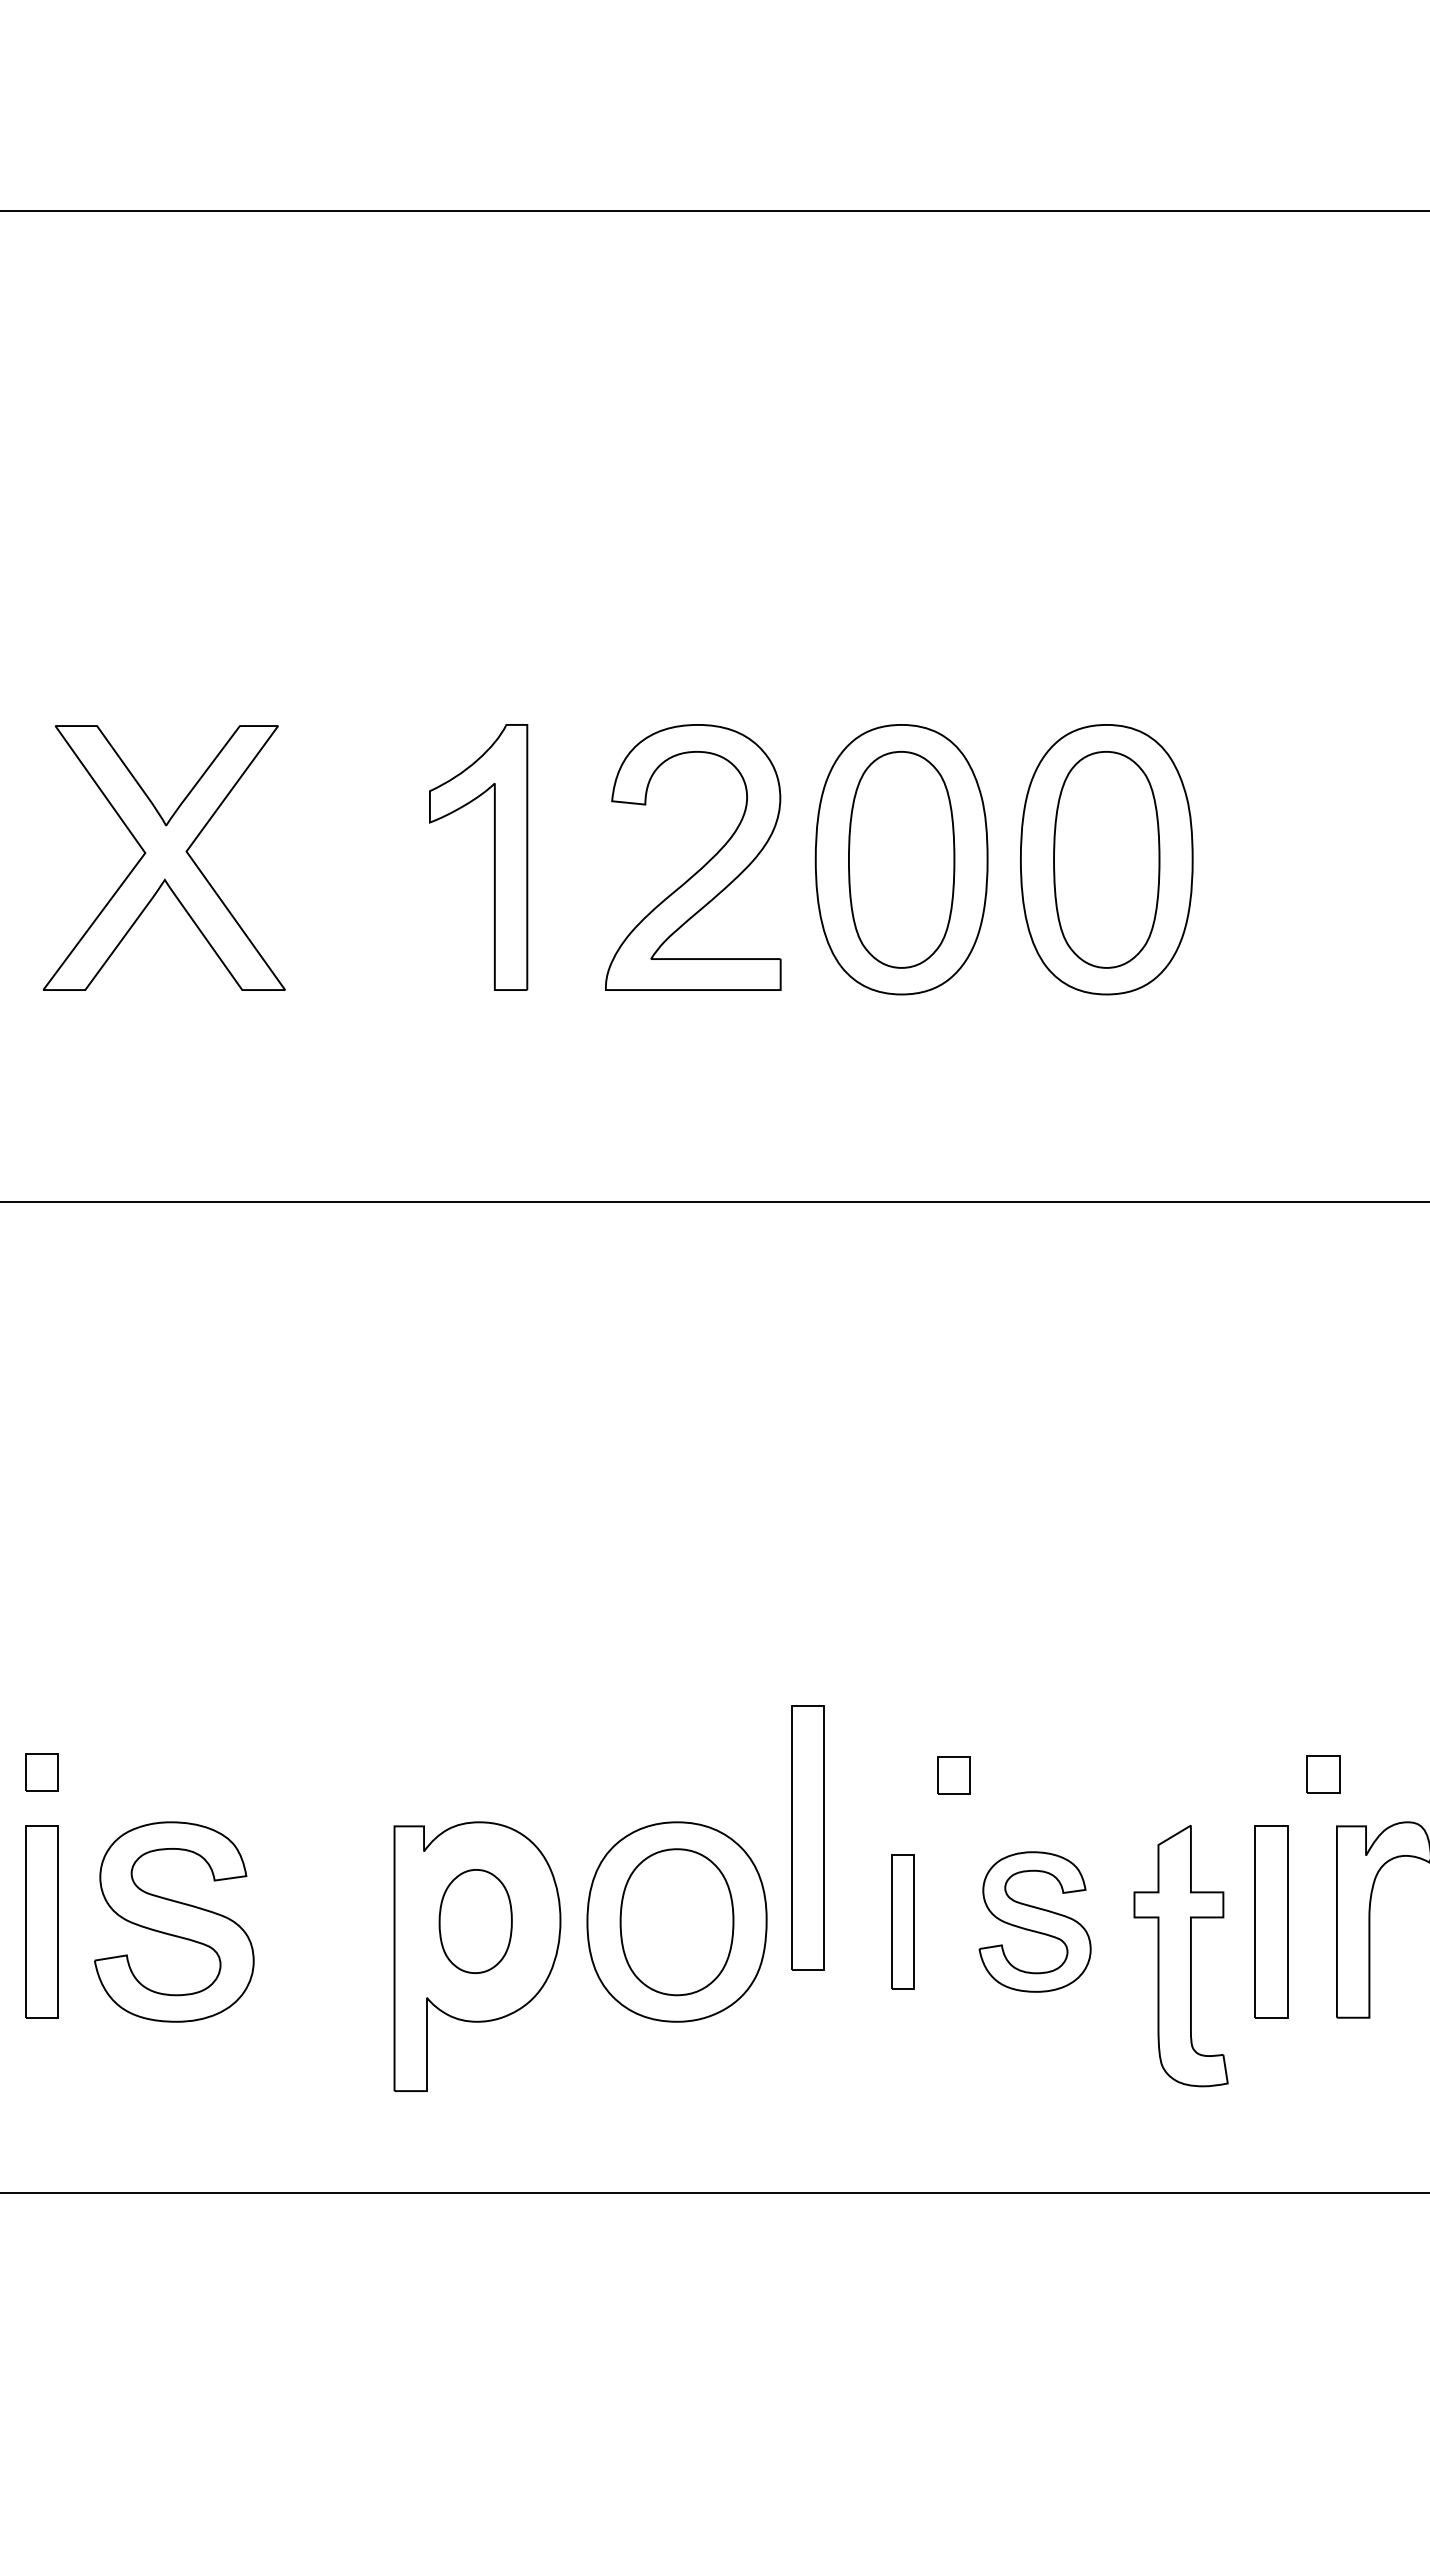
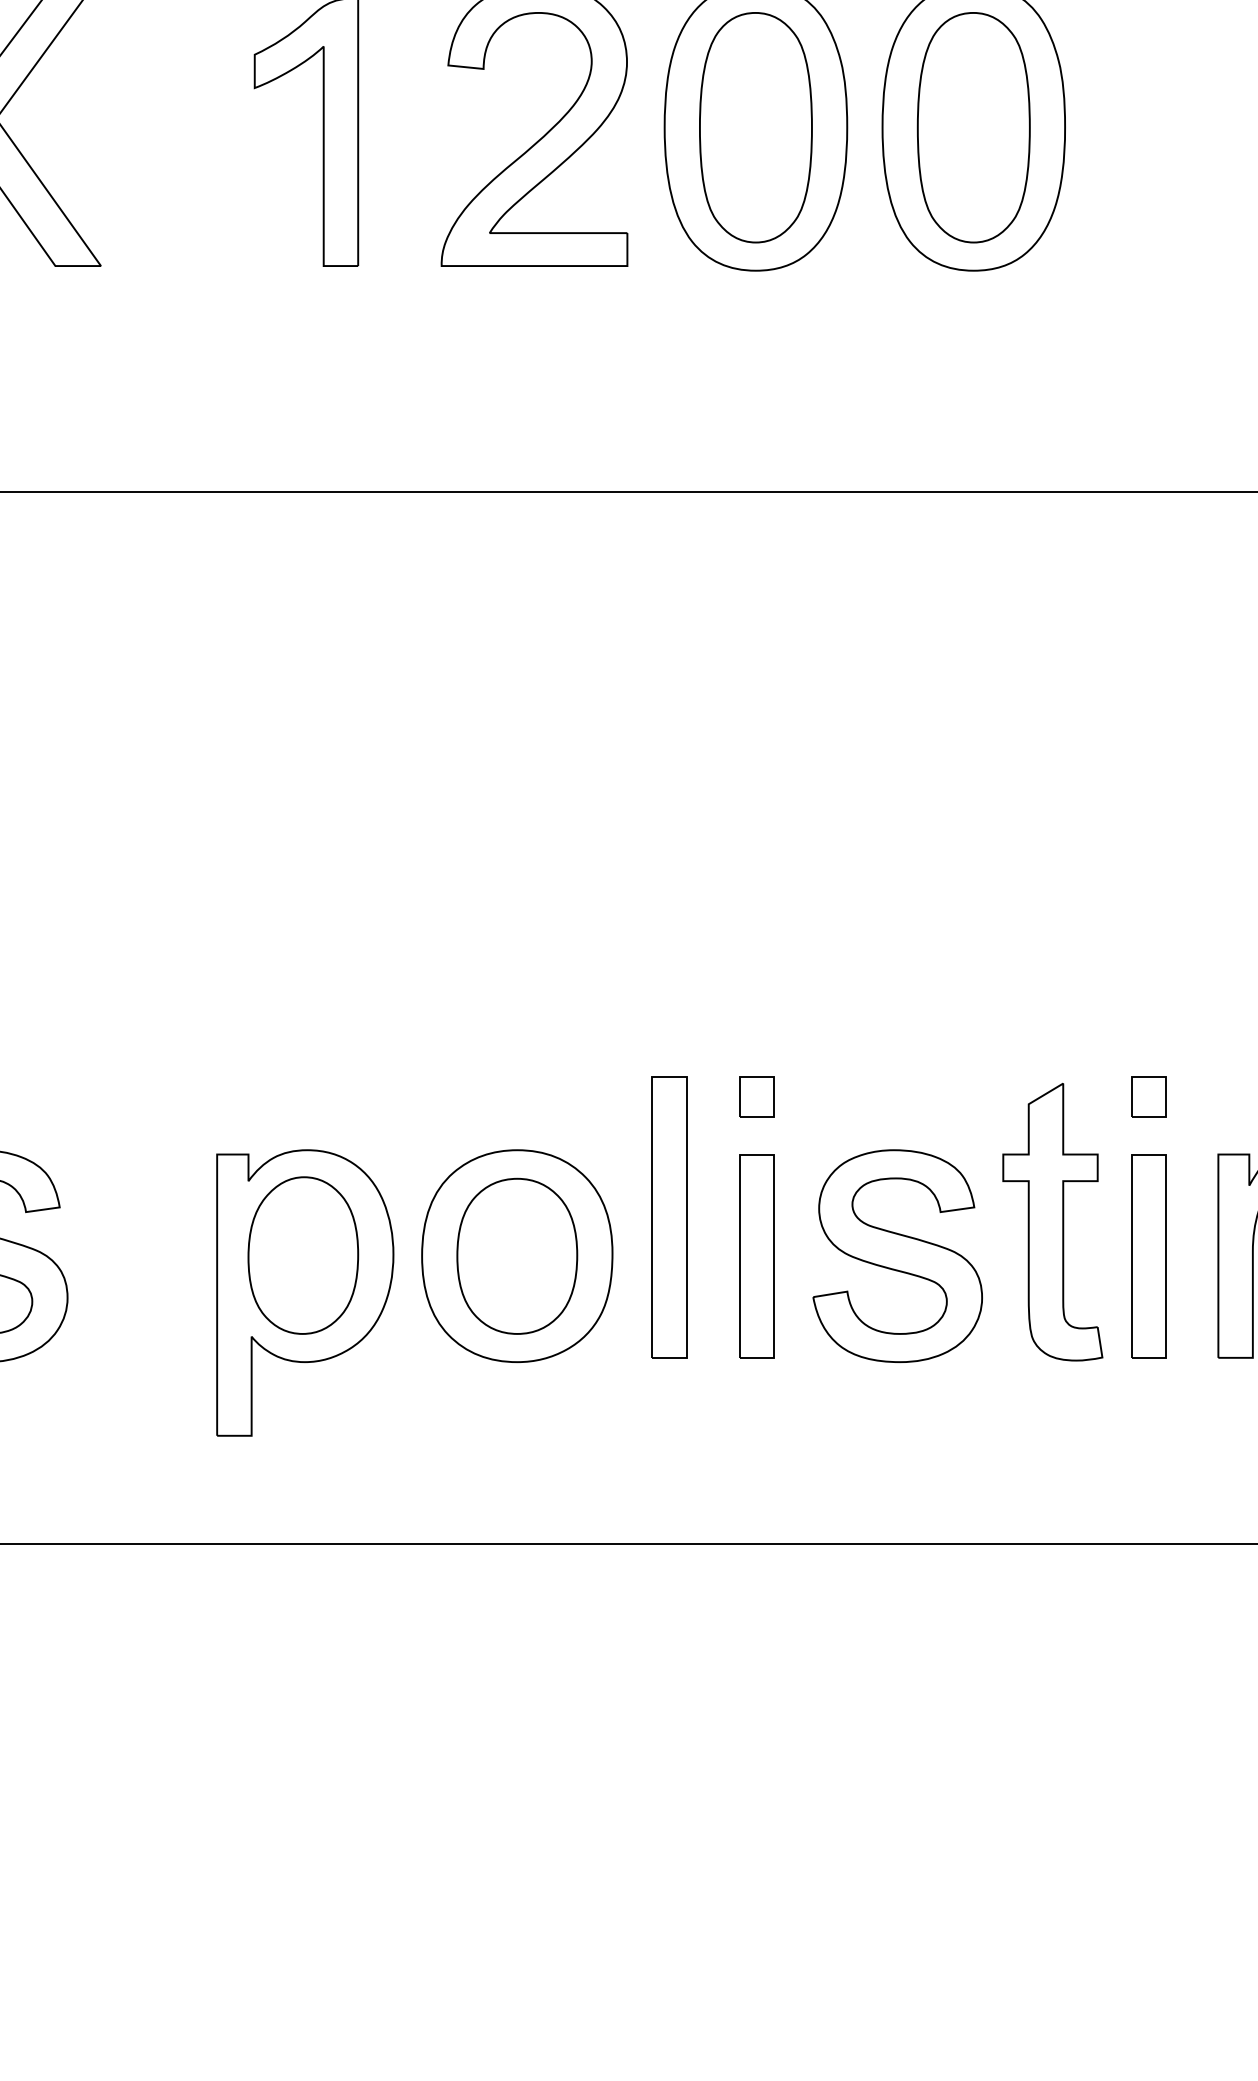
part: (1323, 1774) -> (1148, 1097), moved
part: (953, 1775) -> (756, 1097), moved
part: (807, 1837) -> (668, 1217), moved
part: (475, 1921) -> (303, 1255), size x1.43
part: (902, 1921) -> (756, 1255), size x1.43
part: (1034, 1921) -> (897, 1255), size x1.43
part: (1180, 1956) -> (1052, 1222), moved

